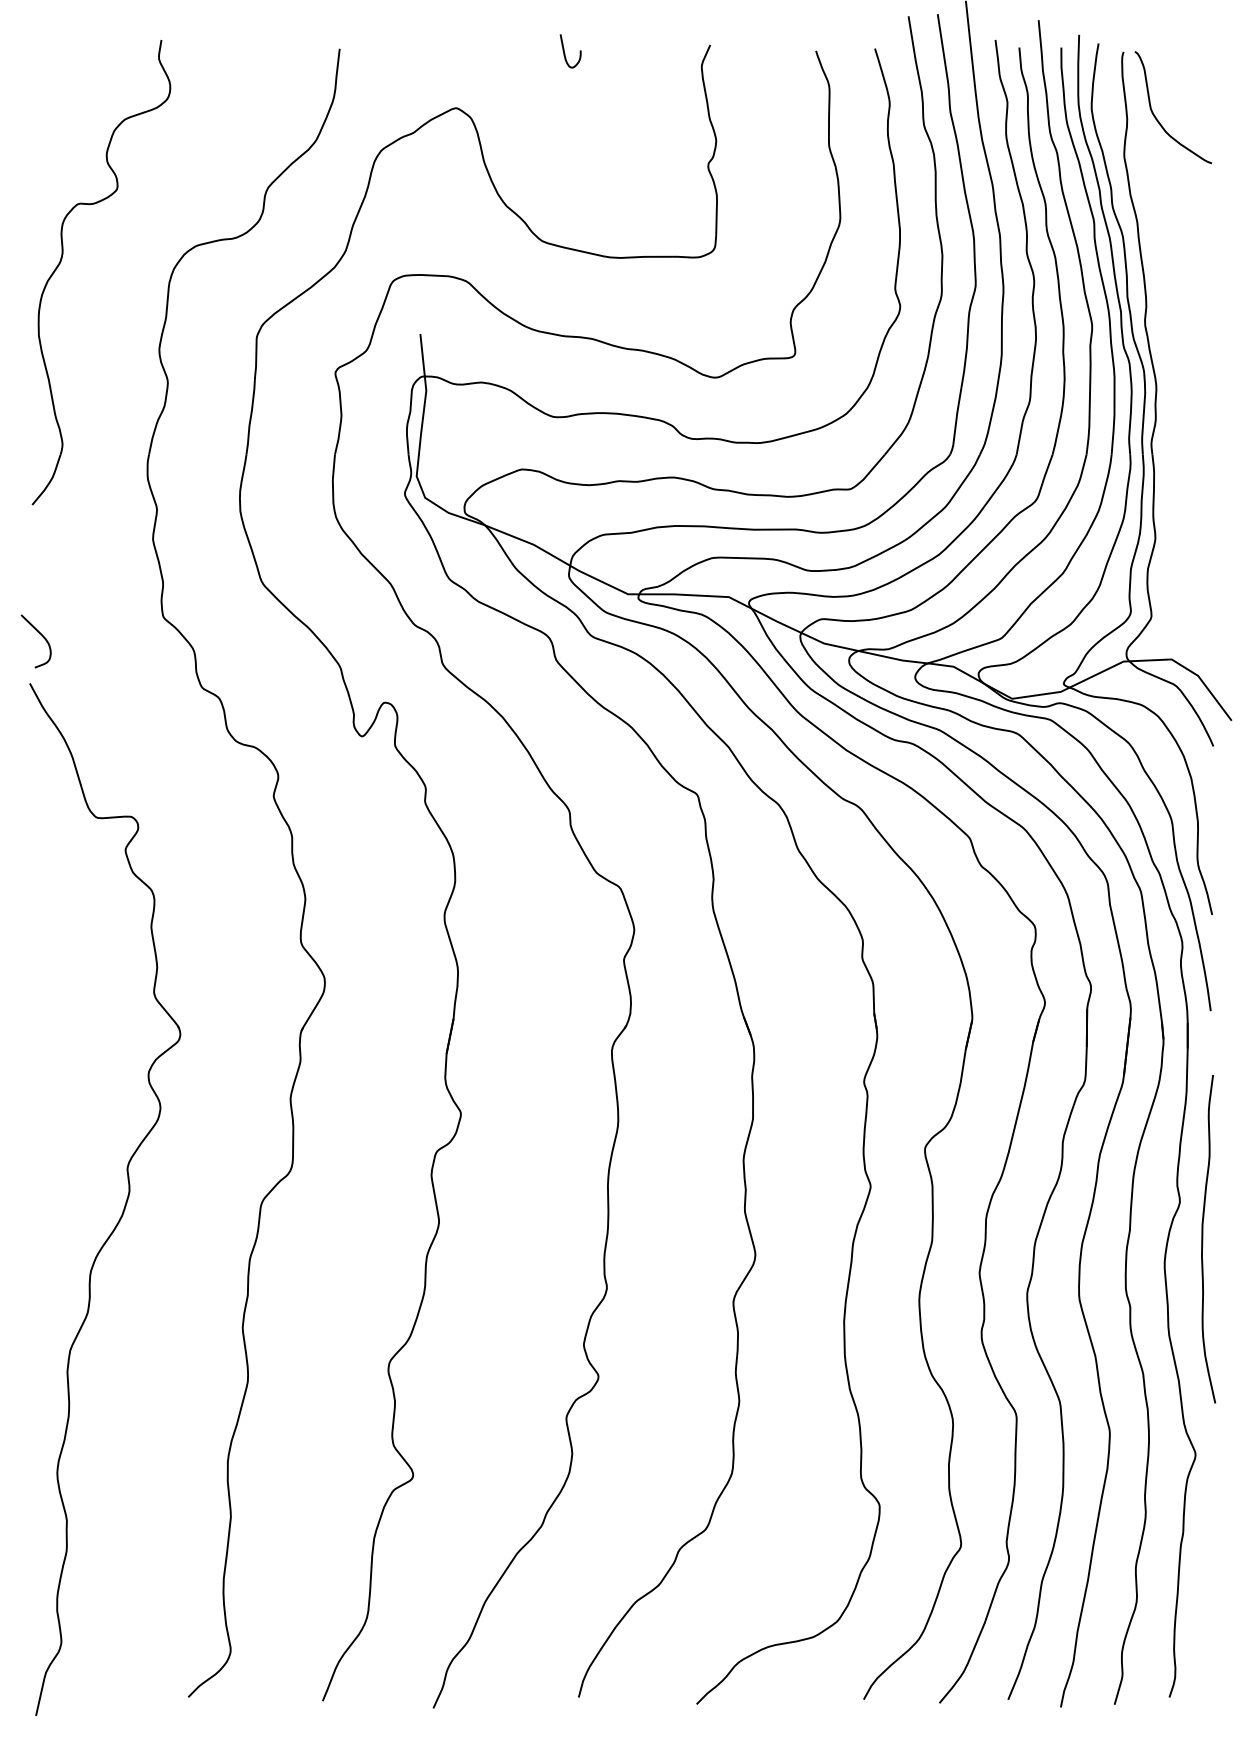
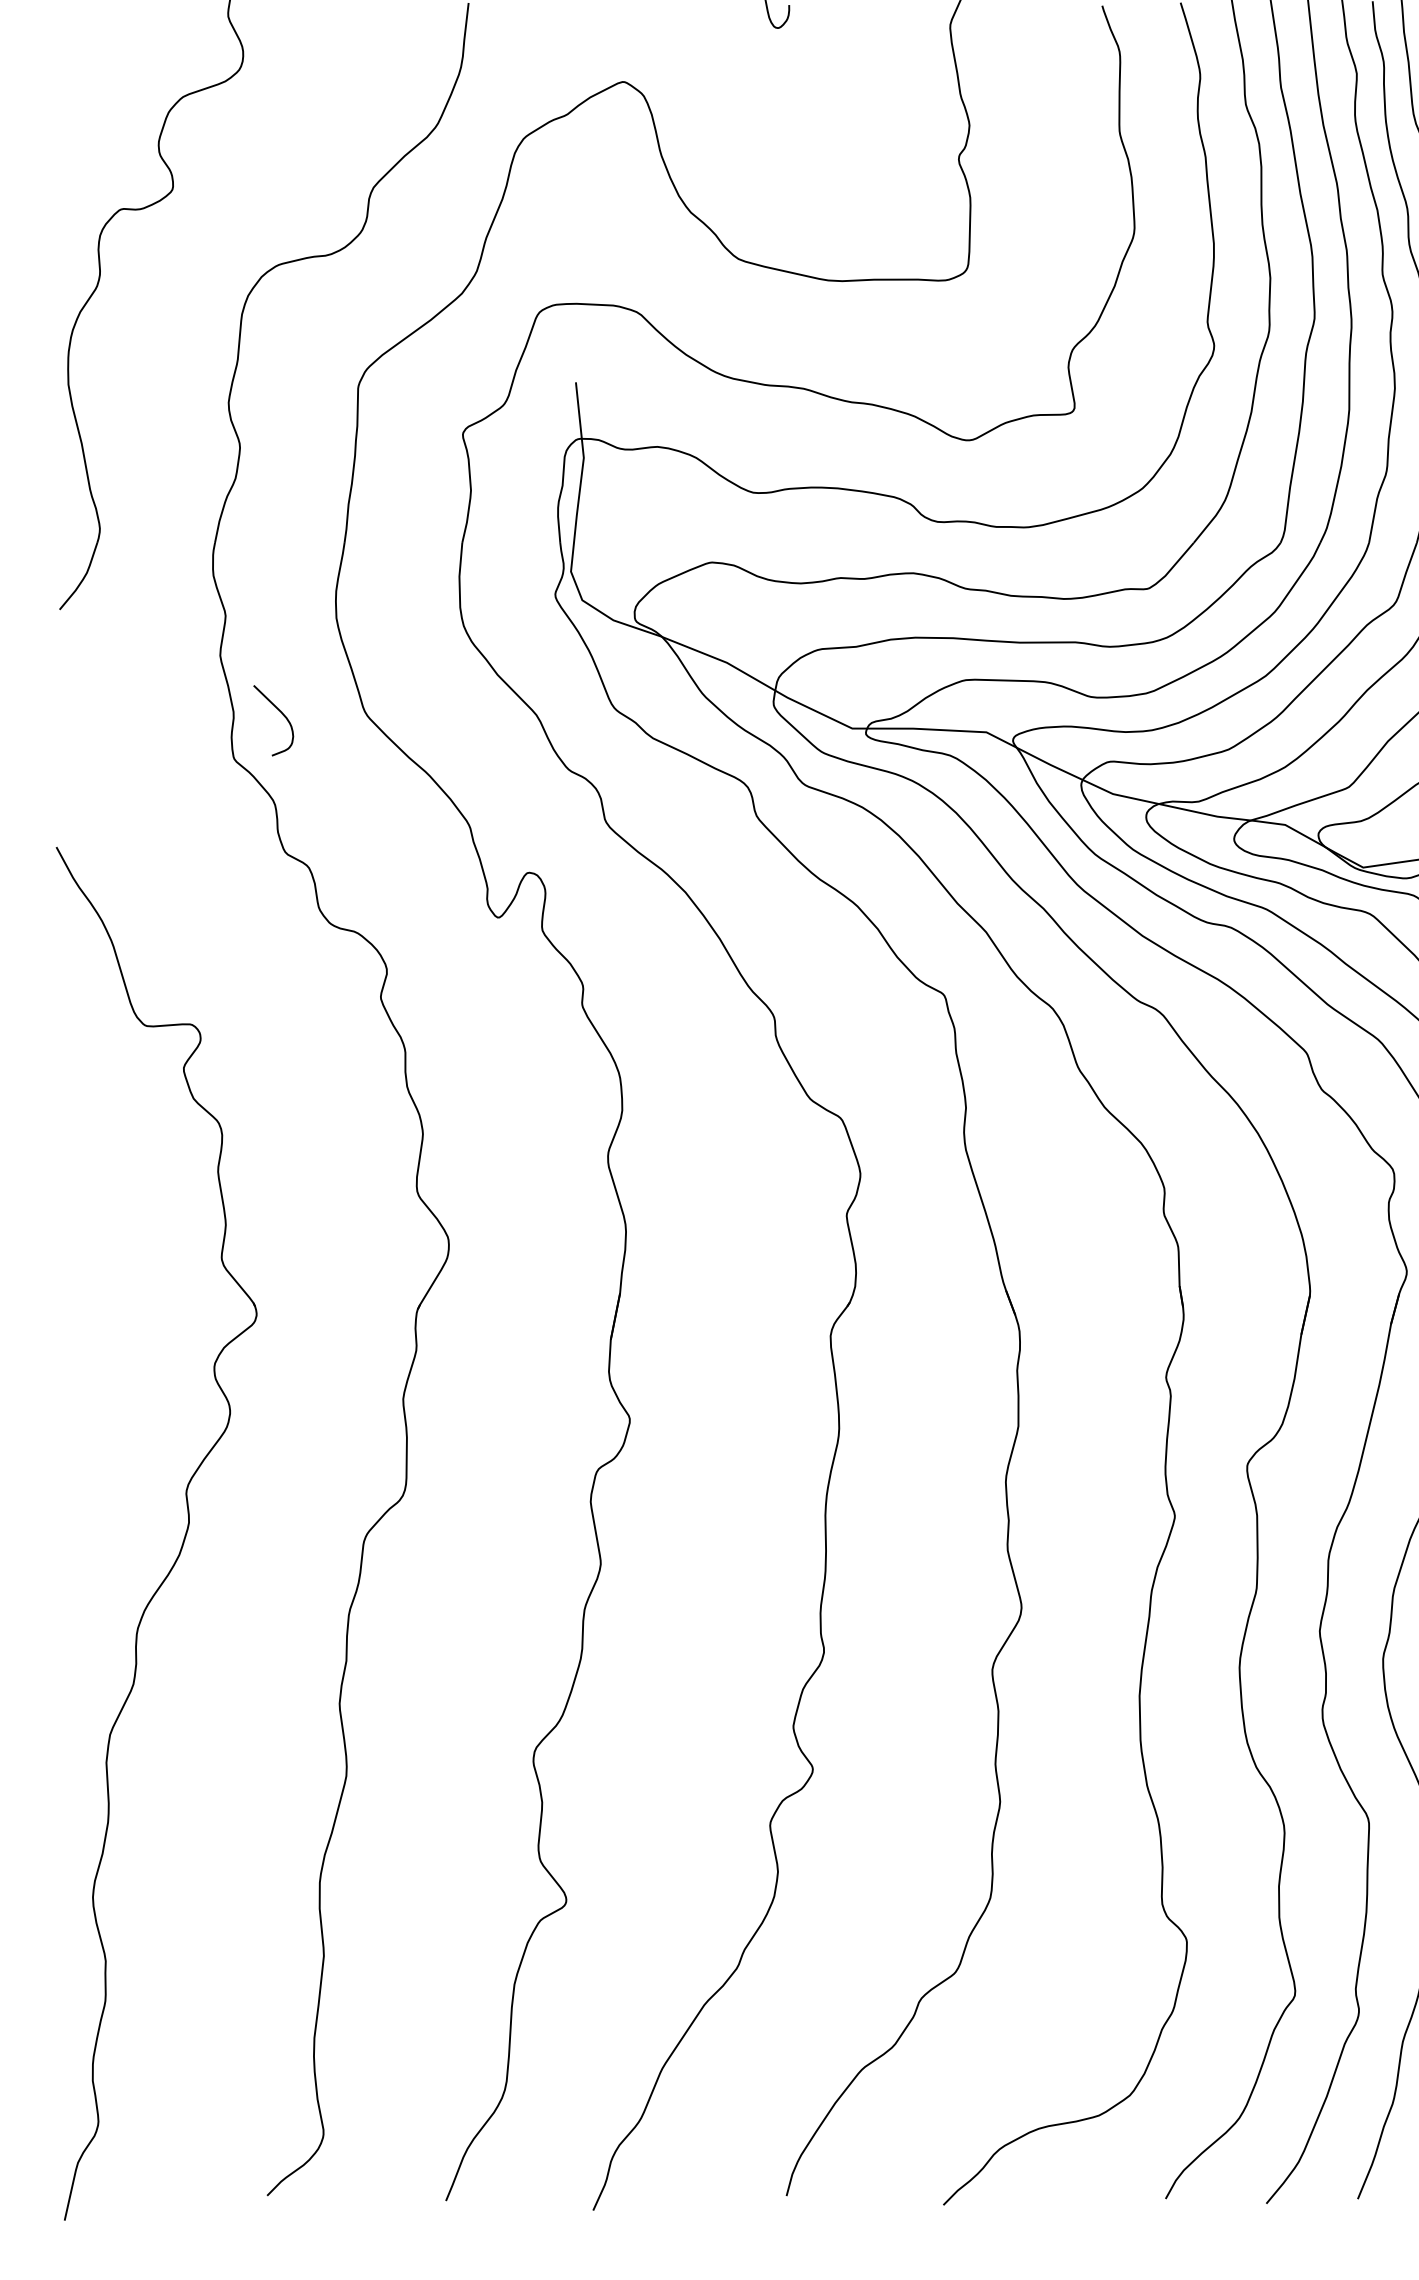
curve: (41, 636) -> (280, 714), moved

